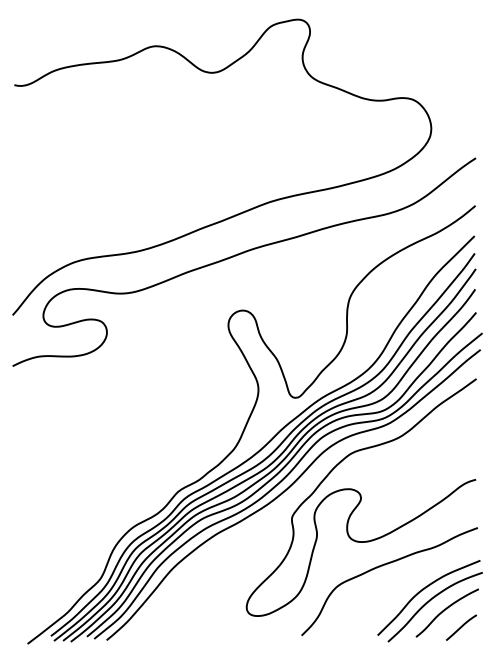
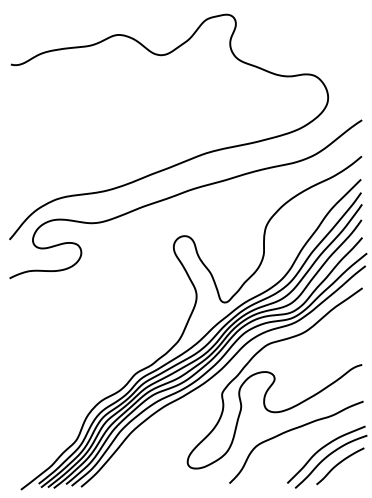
line: (461, 627) -> (351, 477), removed

